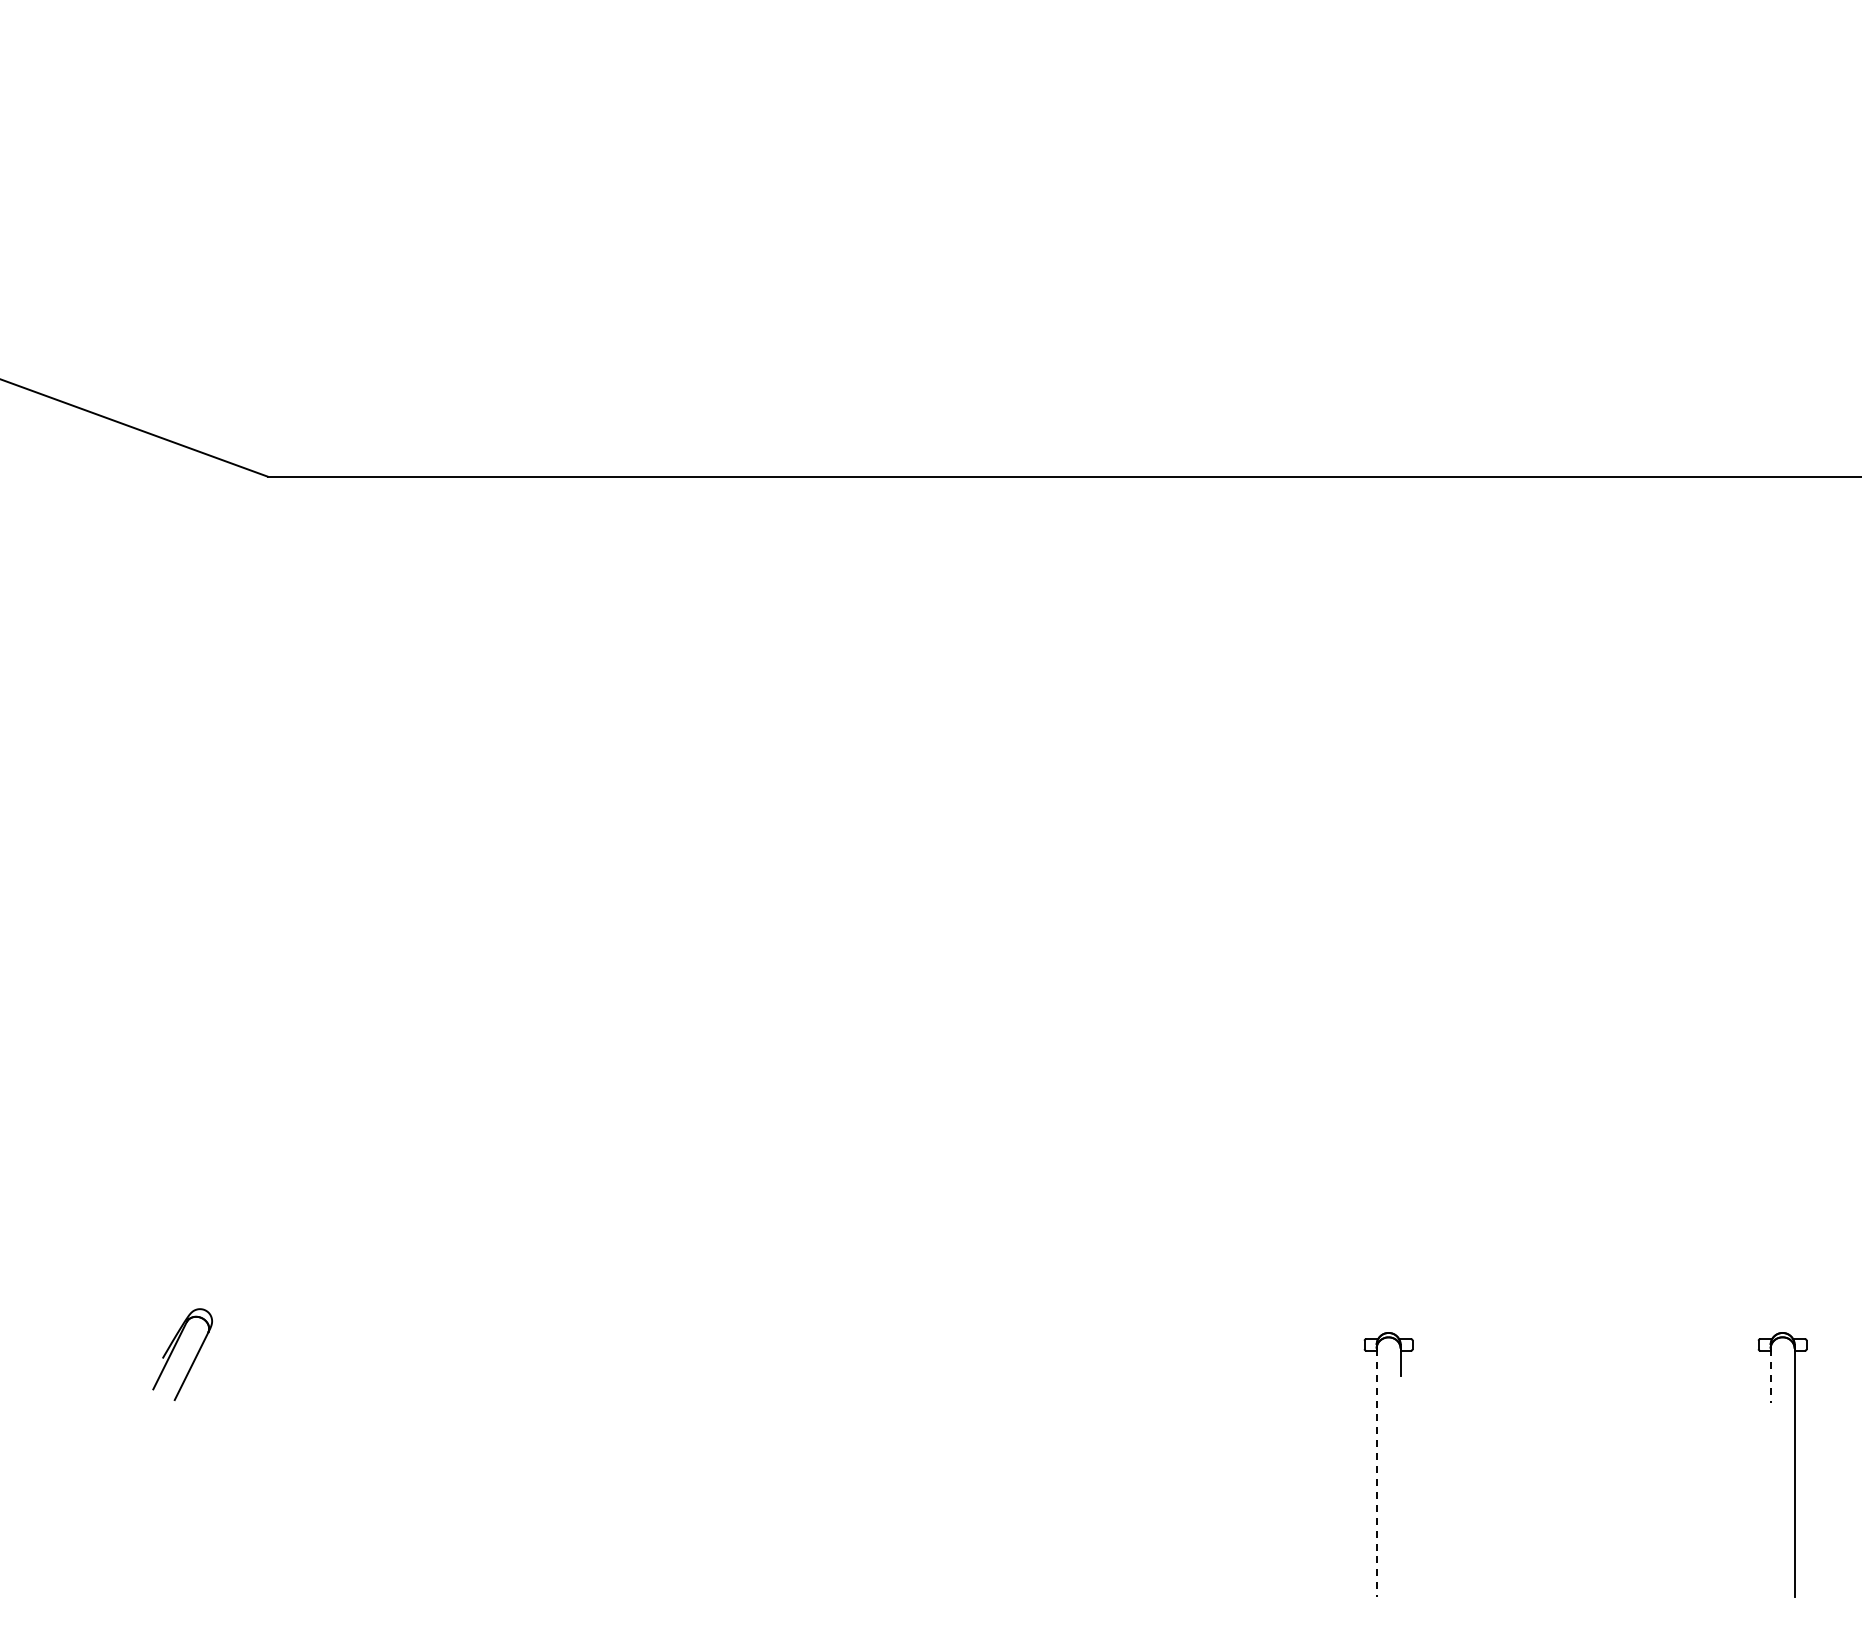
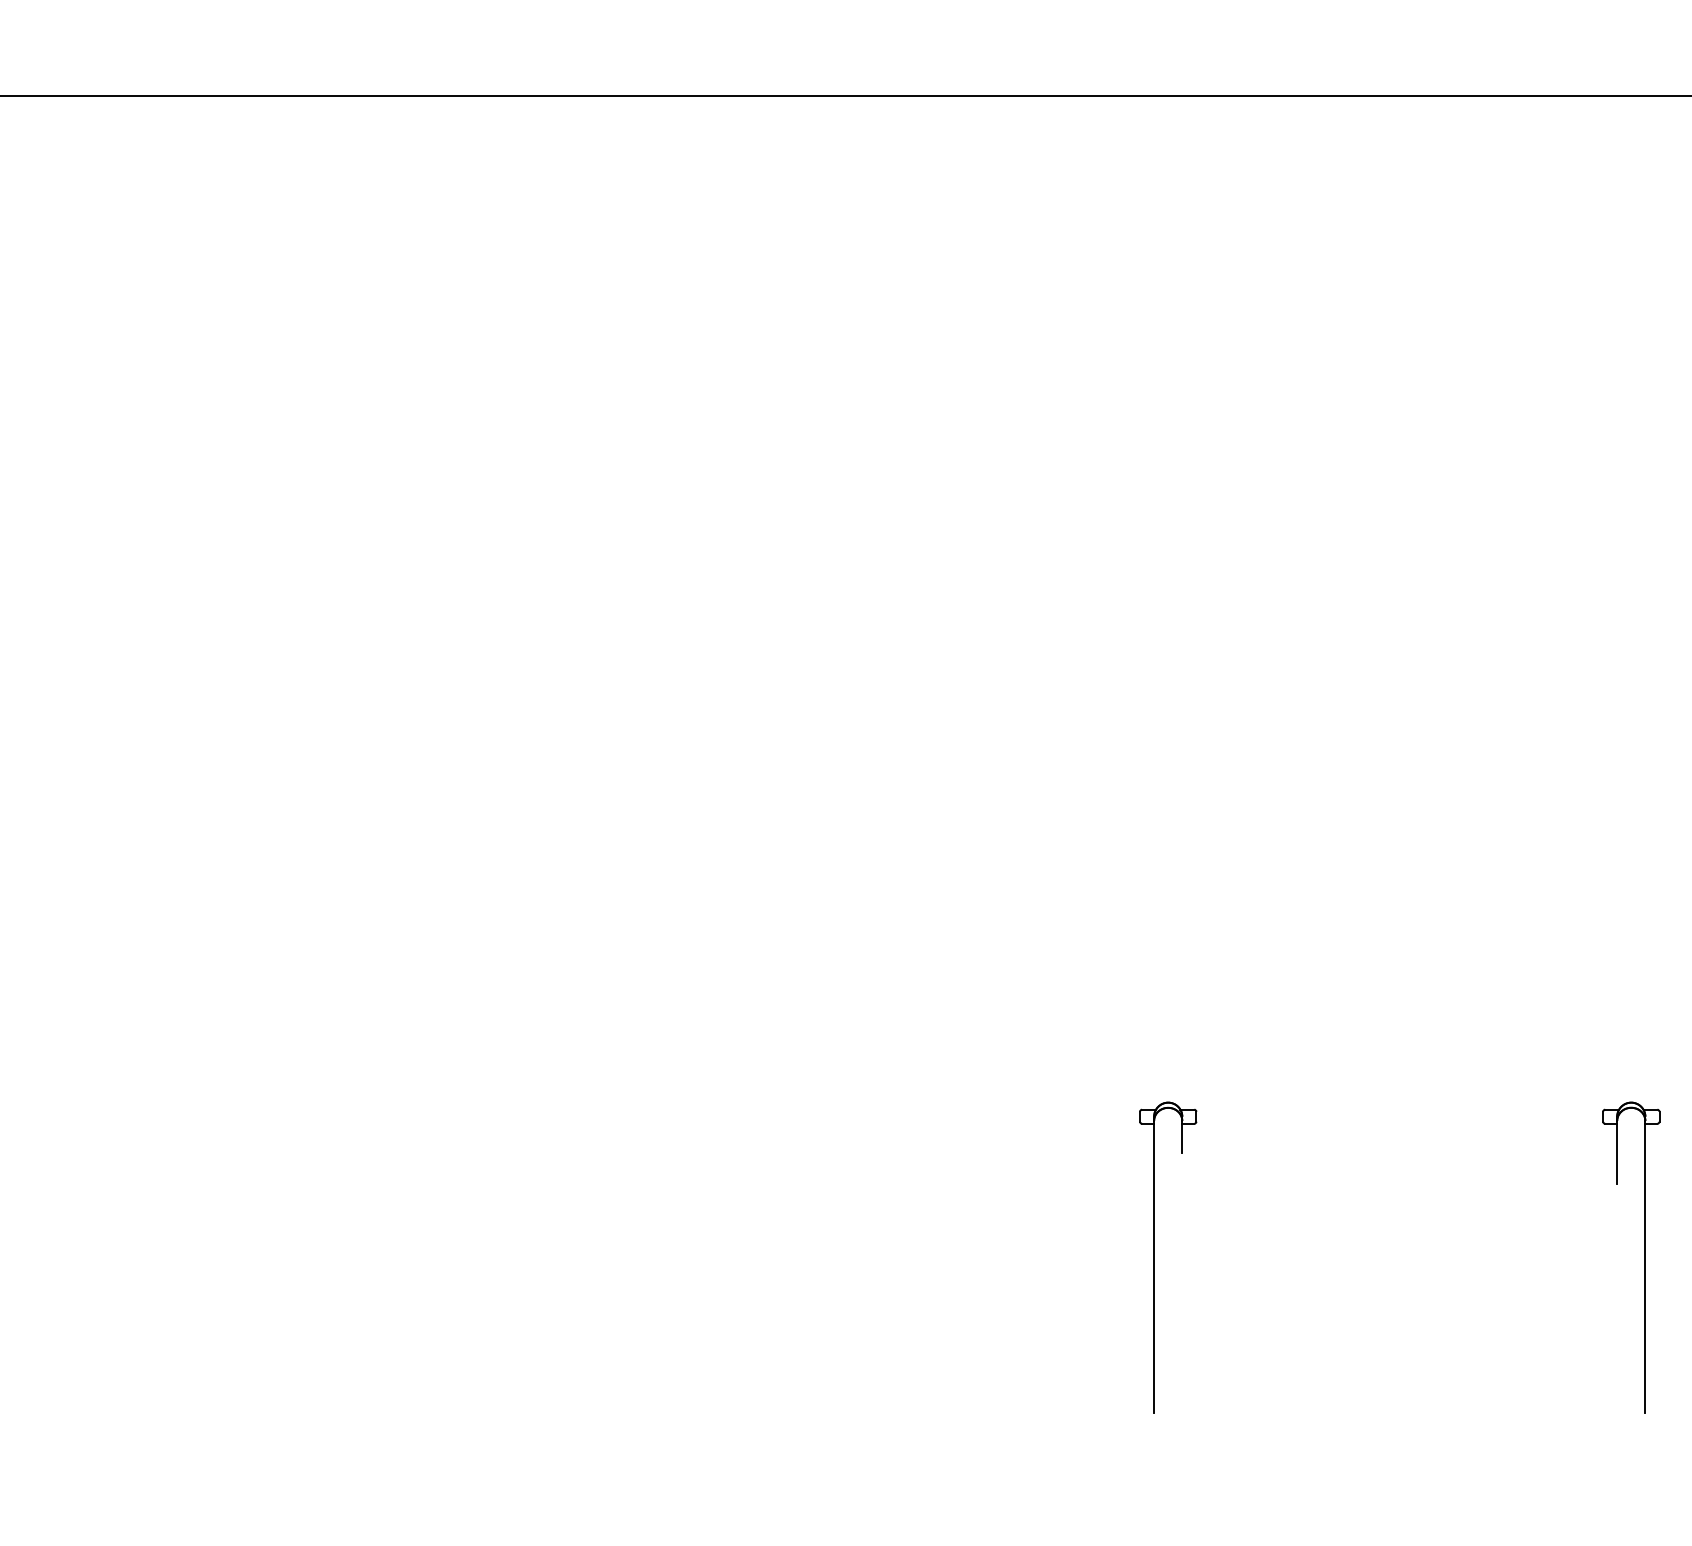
line: (1770, 1376) -> (1617, 1153), dashed -> solid
line: (1376, 1473) -> (1153, 1267), dashed -> solid

